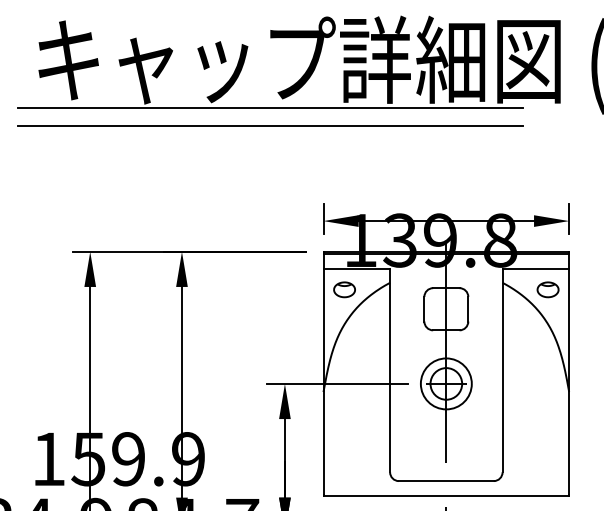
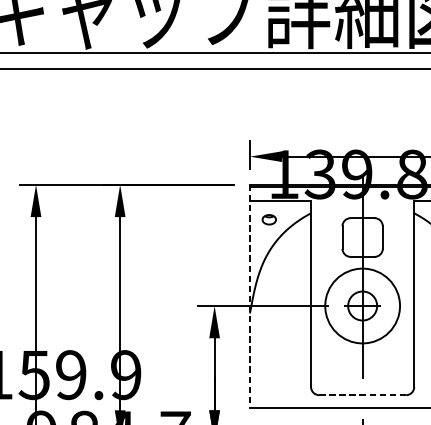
part: (344, 289) -> (269, 219), size x0.7
line: (323, 373) -> (249, 296), solid -> dashed
circle: (445, 383) -> (361, 305), size x1.6
line: (446, 481) -> (362, 395), solid -> dashed

